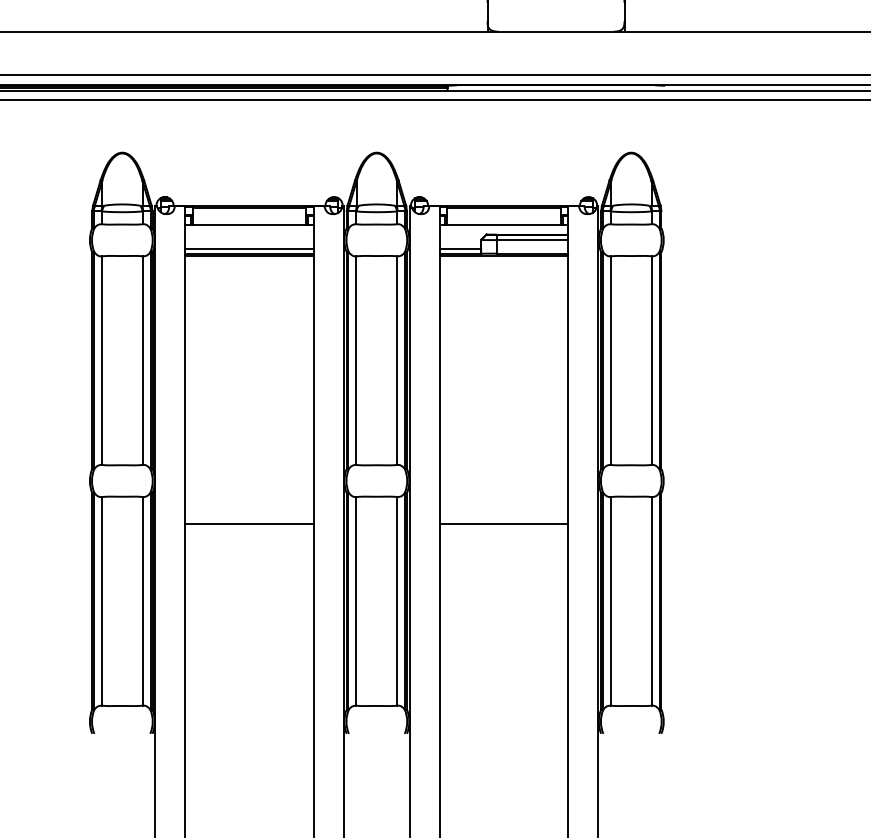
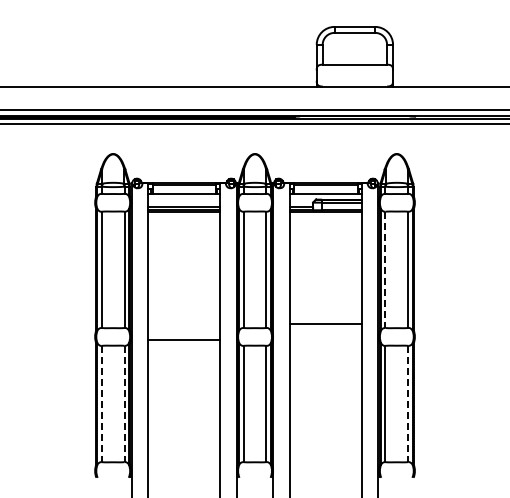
line: (610, 361) -> (385, 270), solid -> dashed
line: (248, 523) -> (183, 339), moved
line: (503, 523) -> (325, 323), moved
line: (101, 602) -> (101, 404), solid -> dashed
line: (142, 602) -> (124, 404), solid -> dashed
line: (652, 602) -> (408, 404), solid -> dashed

